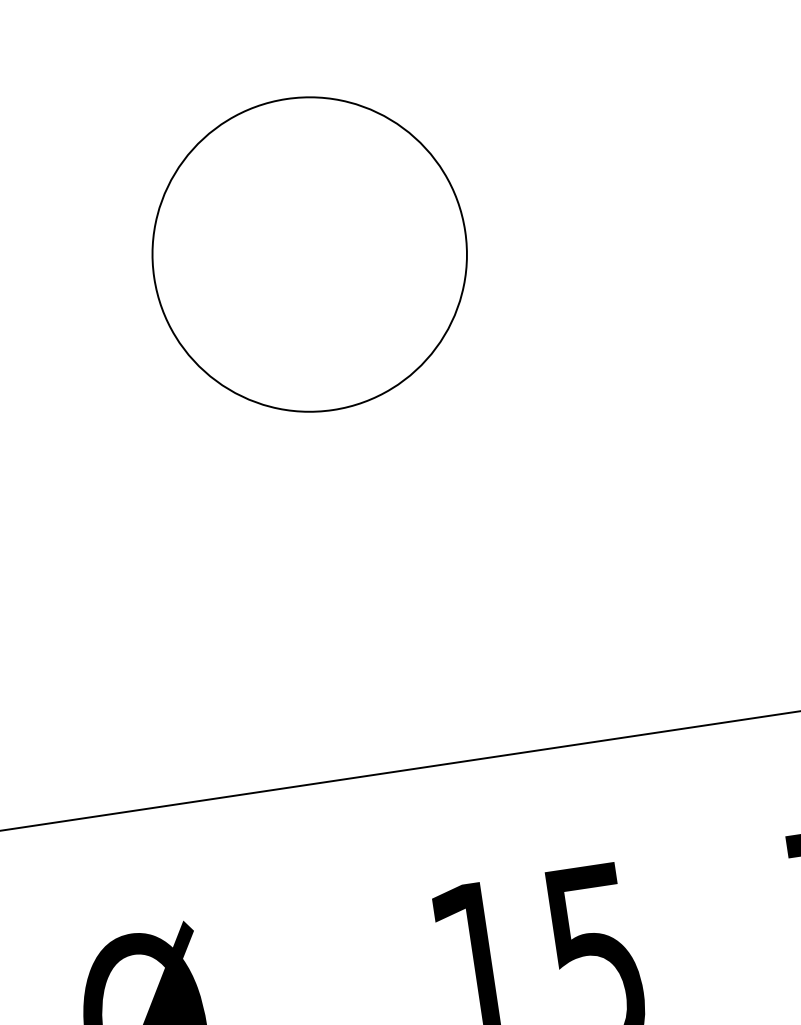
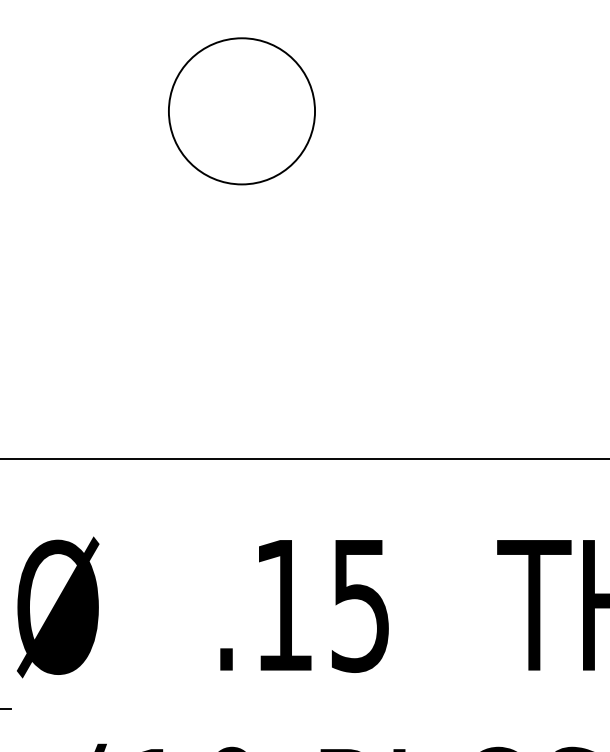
circle: (308, 253) -> (241, 110), size x0.7

